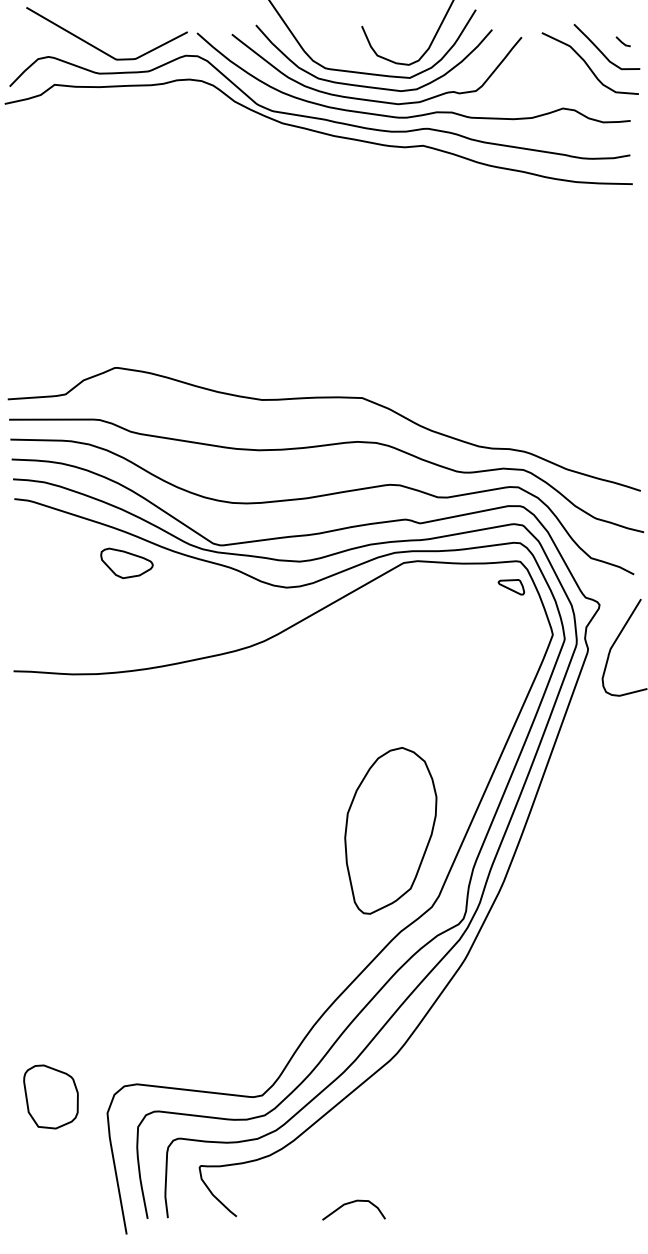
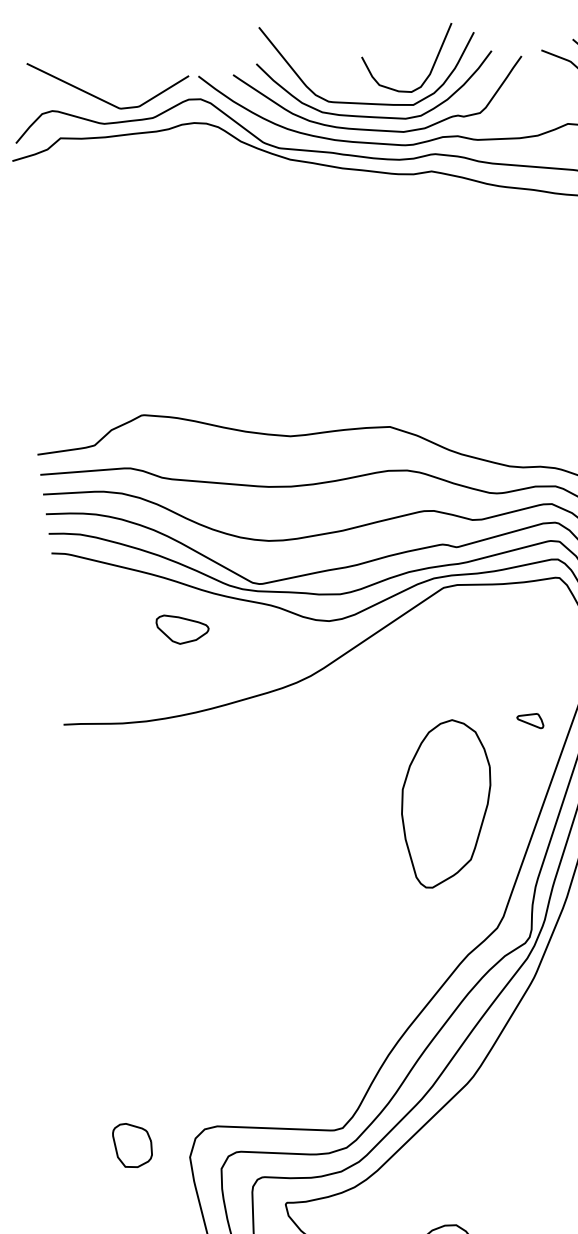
part: (126, 563) -> (182, 629), moved
part: (511, 587) -> (530, 721), moved
part: (390, 830) -> (446, 803), moved
part: (50, 1096) -> (132, 1144), size x0.7

